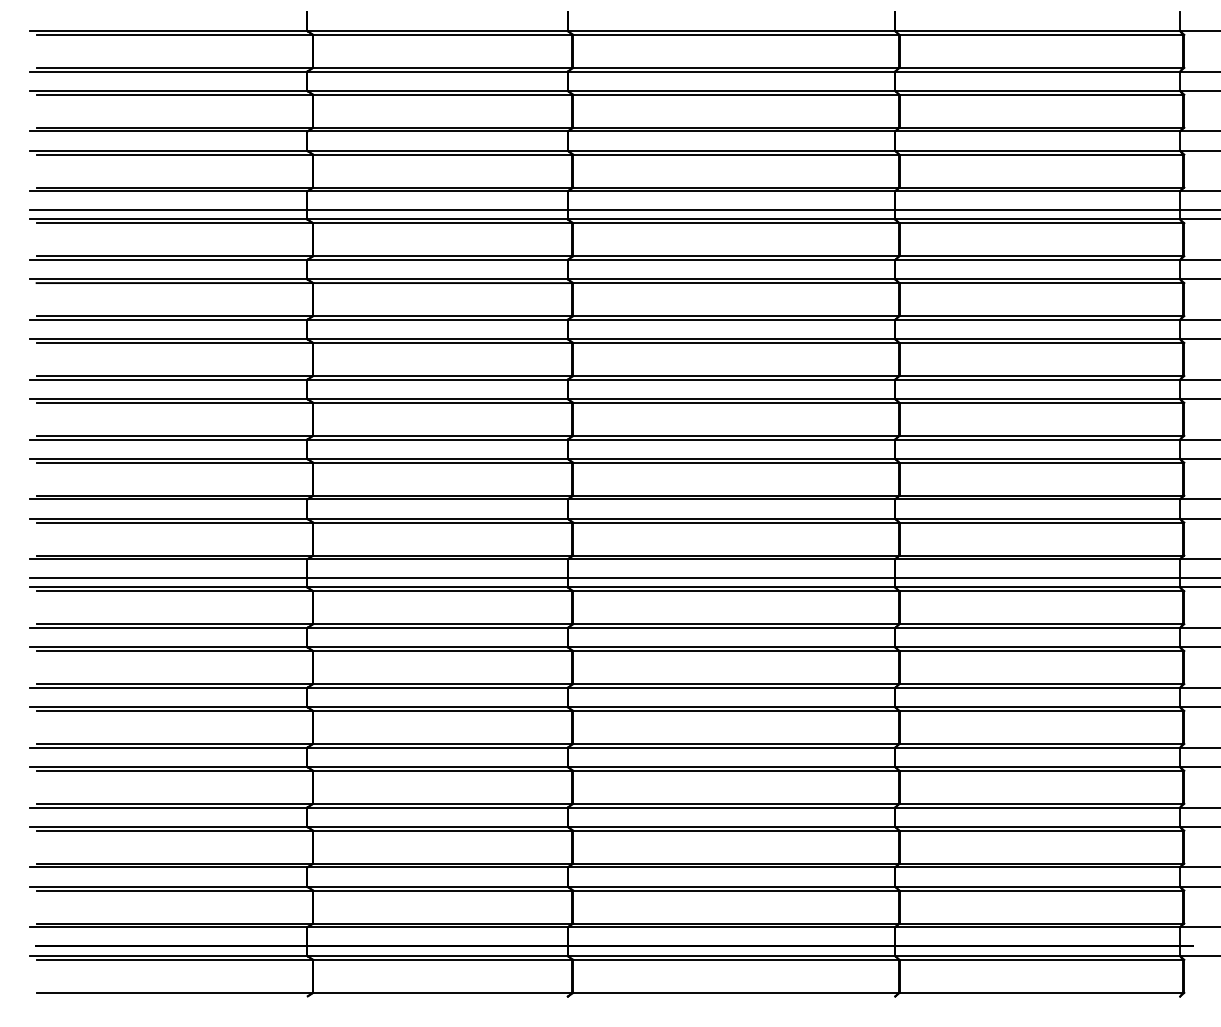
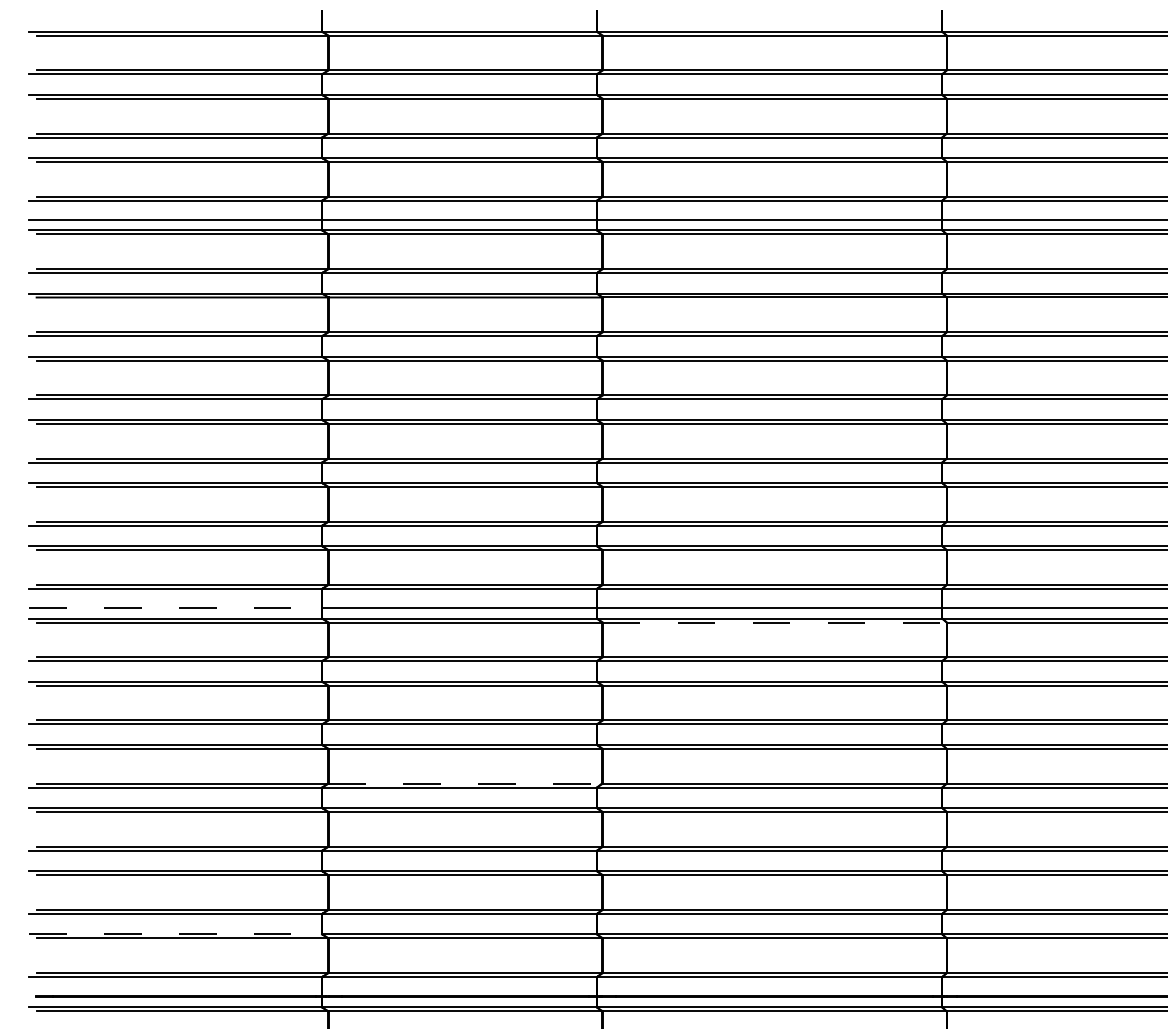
line: (168, 577) -> (175, 608), solid -> dashed
line: (736, 591) -> (774, 622), solid -> dashed
line: (443, 743) -> (465, 783), solid -> dashed
line: (168, 886) -> (175, 934), solid -> dashed

